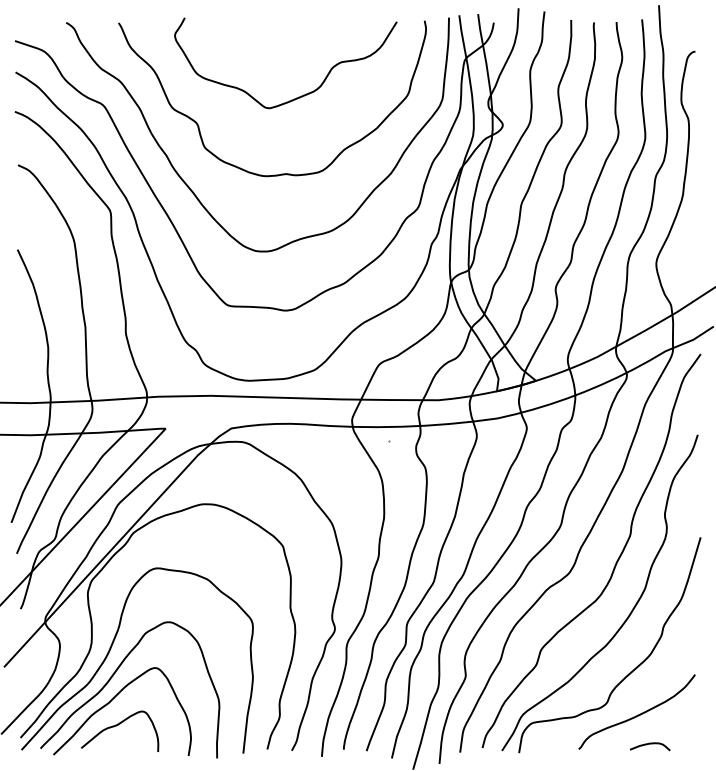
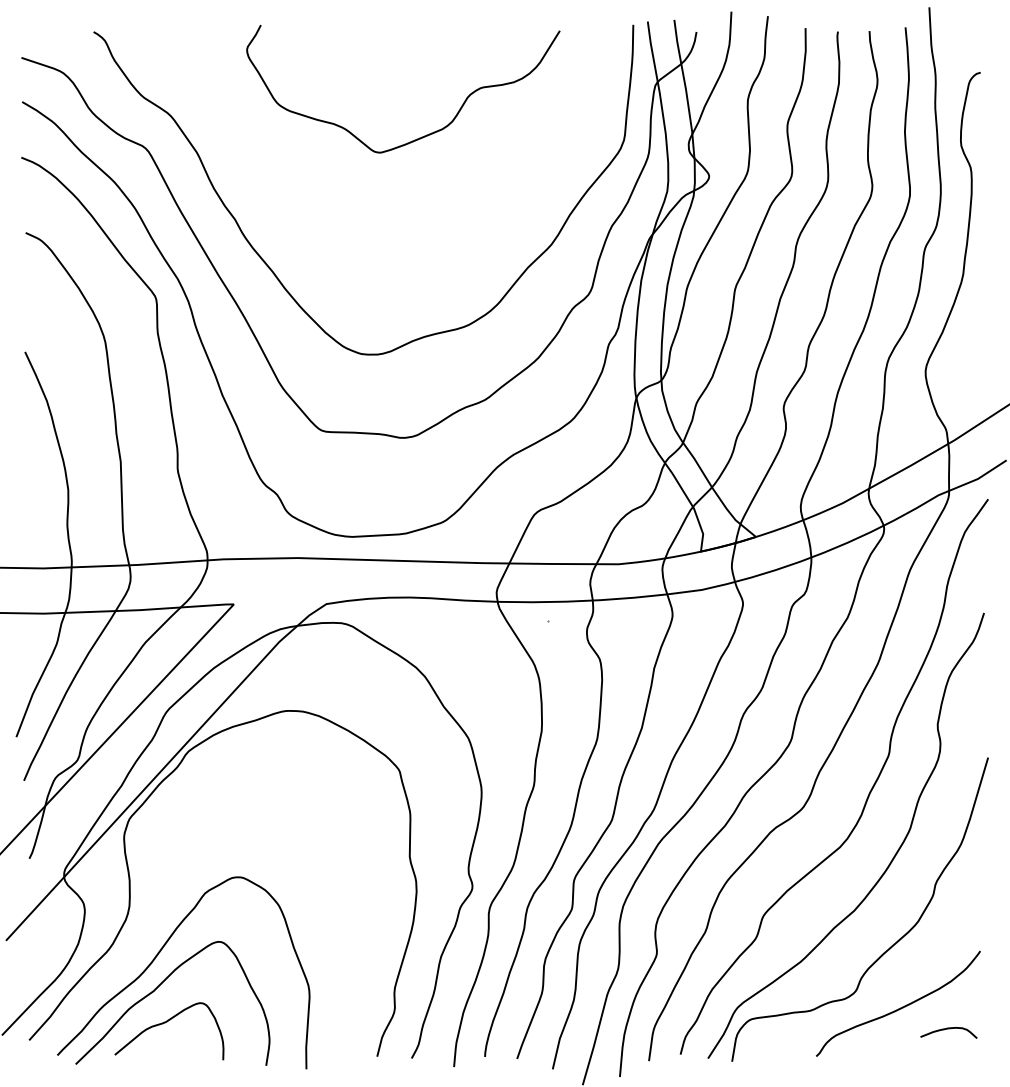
curve: (283, 173) -> (400, 244), removed
curve: (110, 651) -> (155, 918), removed
curve: (649, 744) -> (948, 1029), moved

